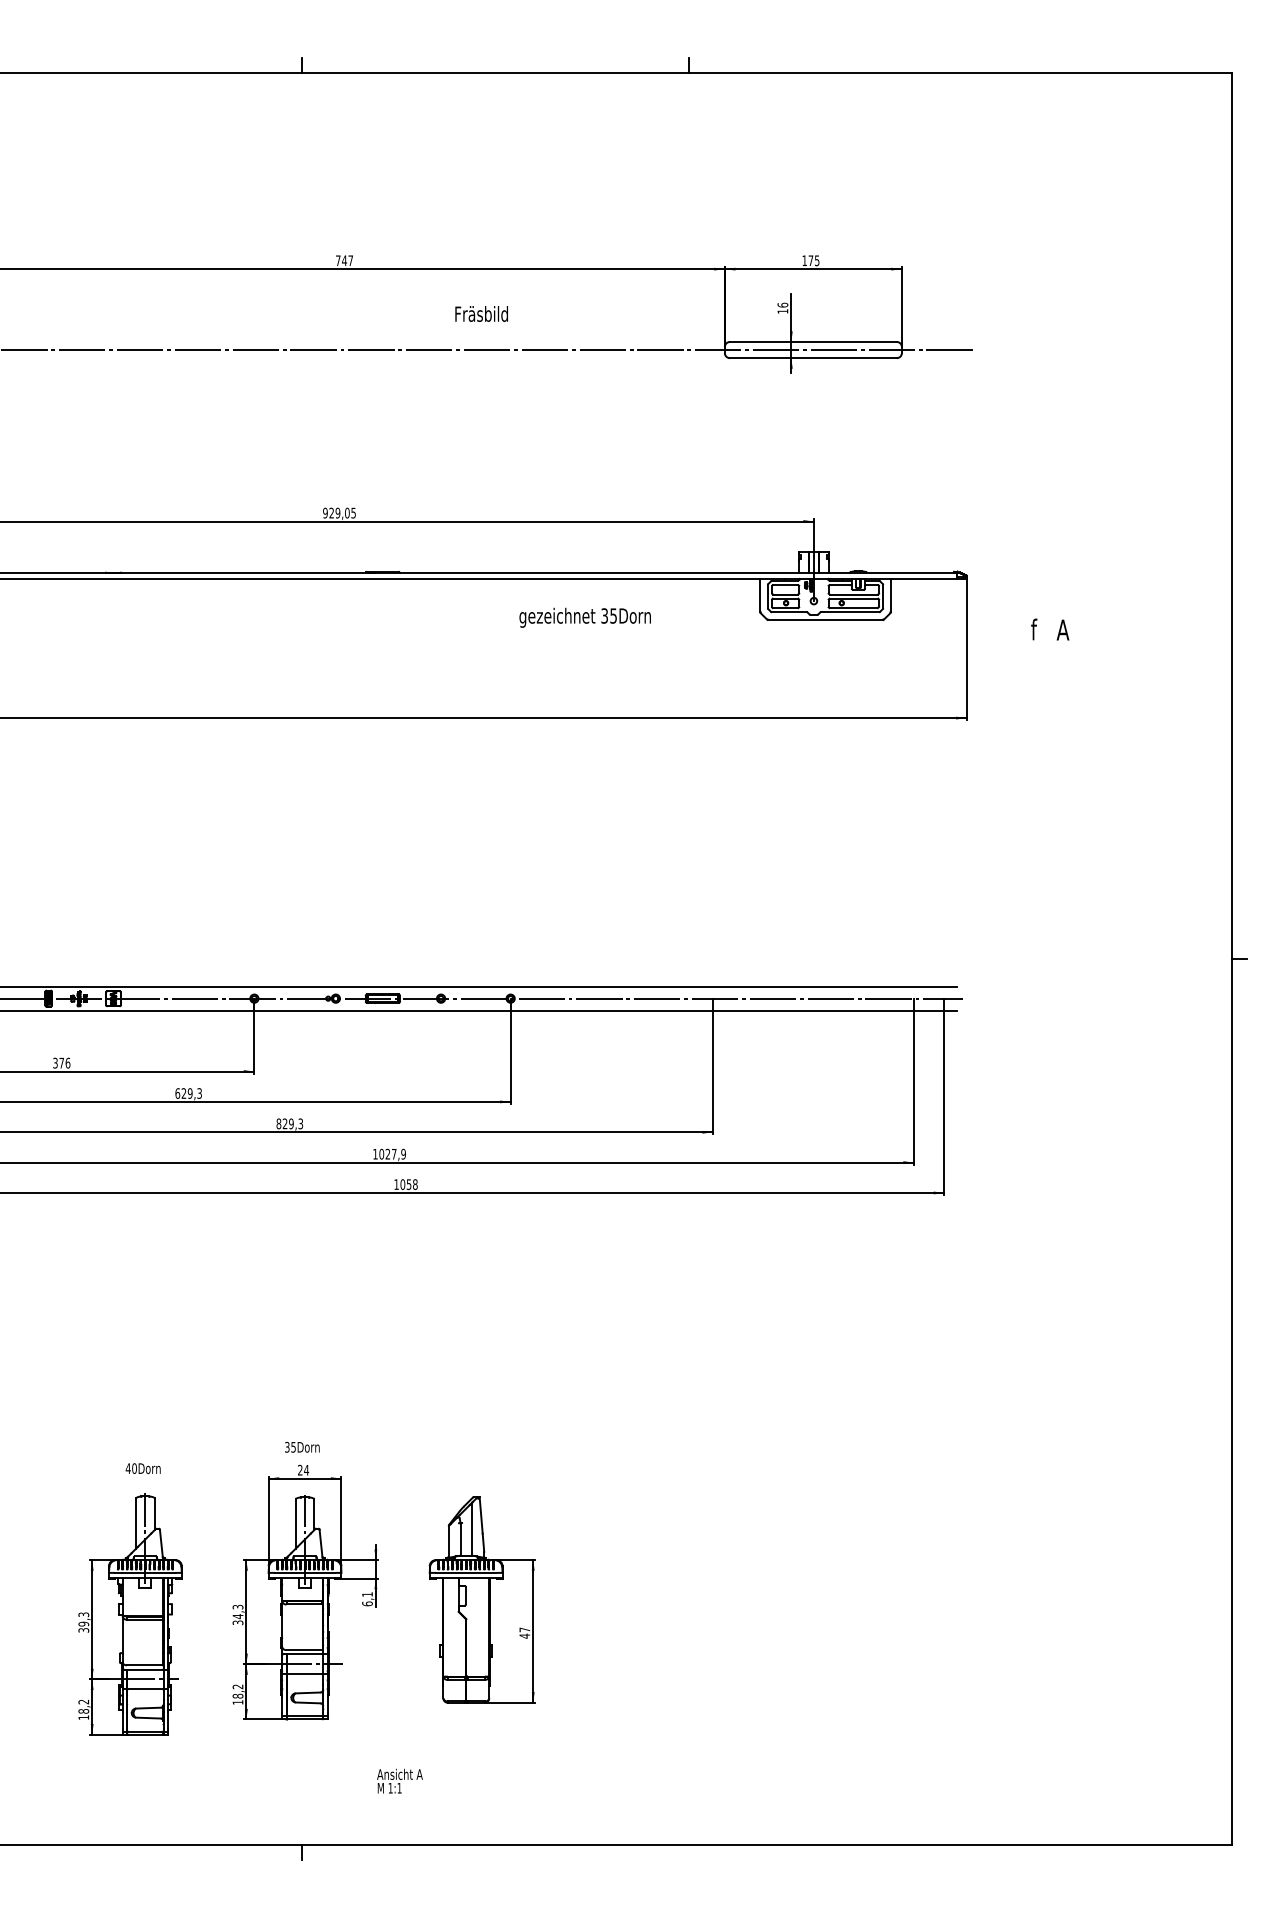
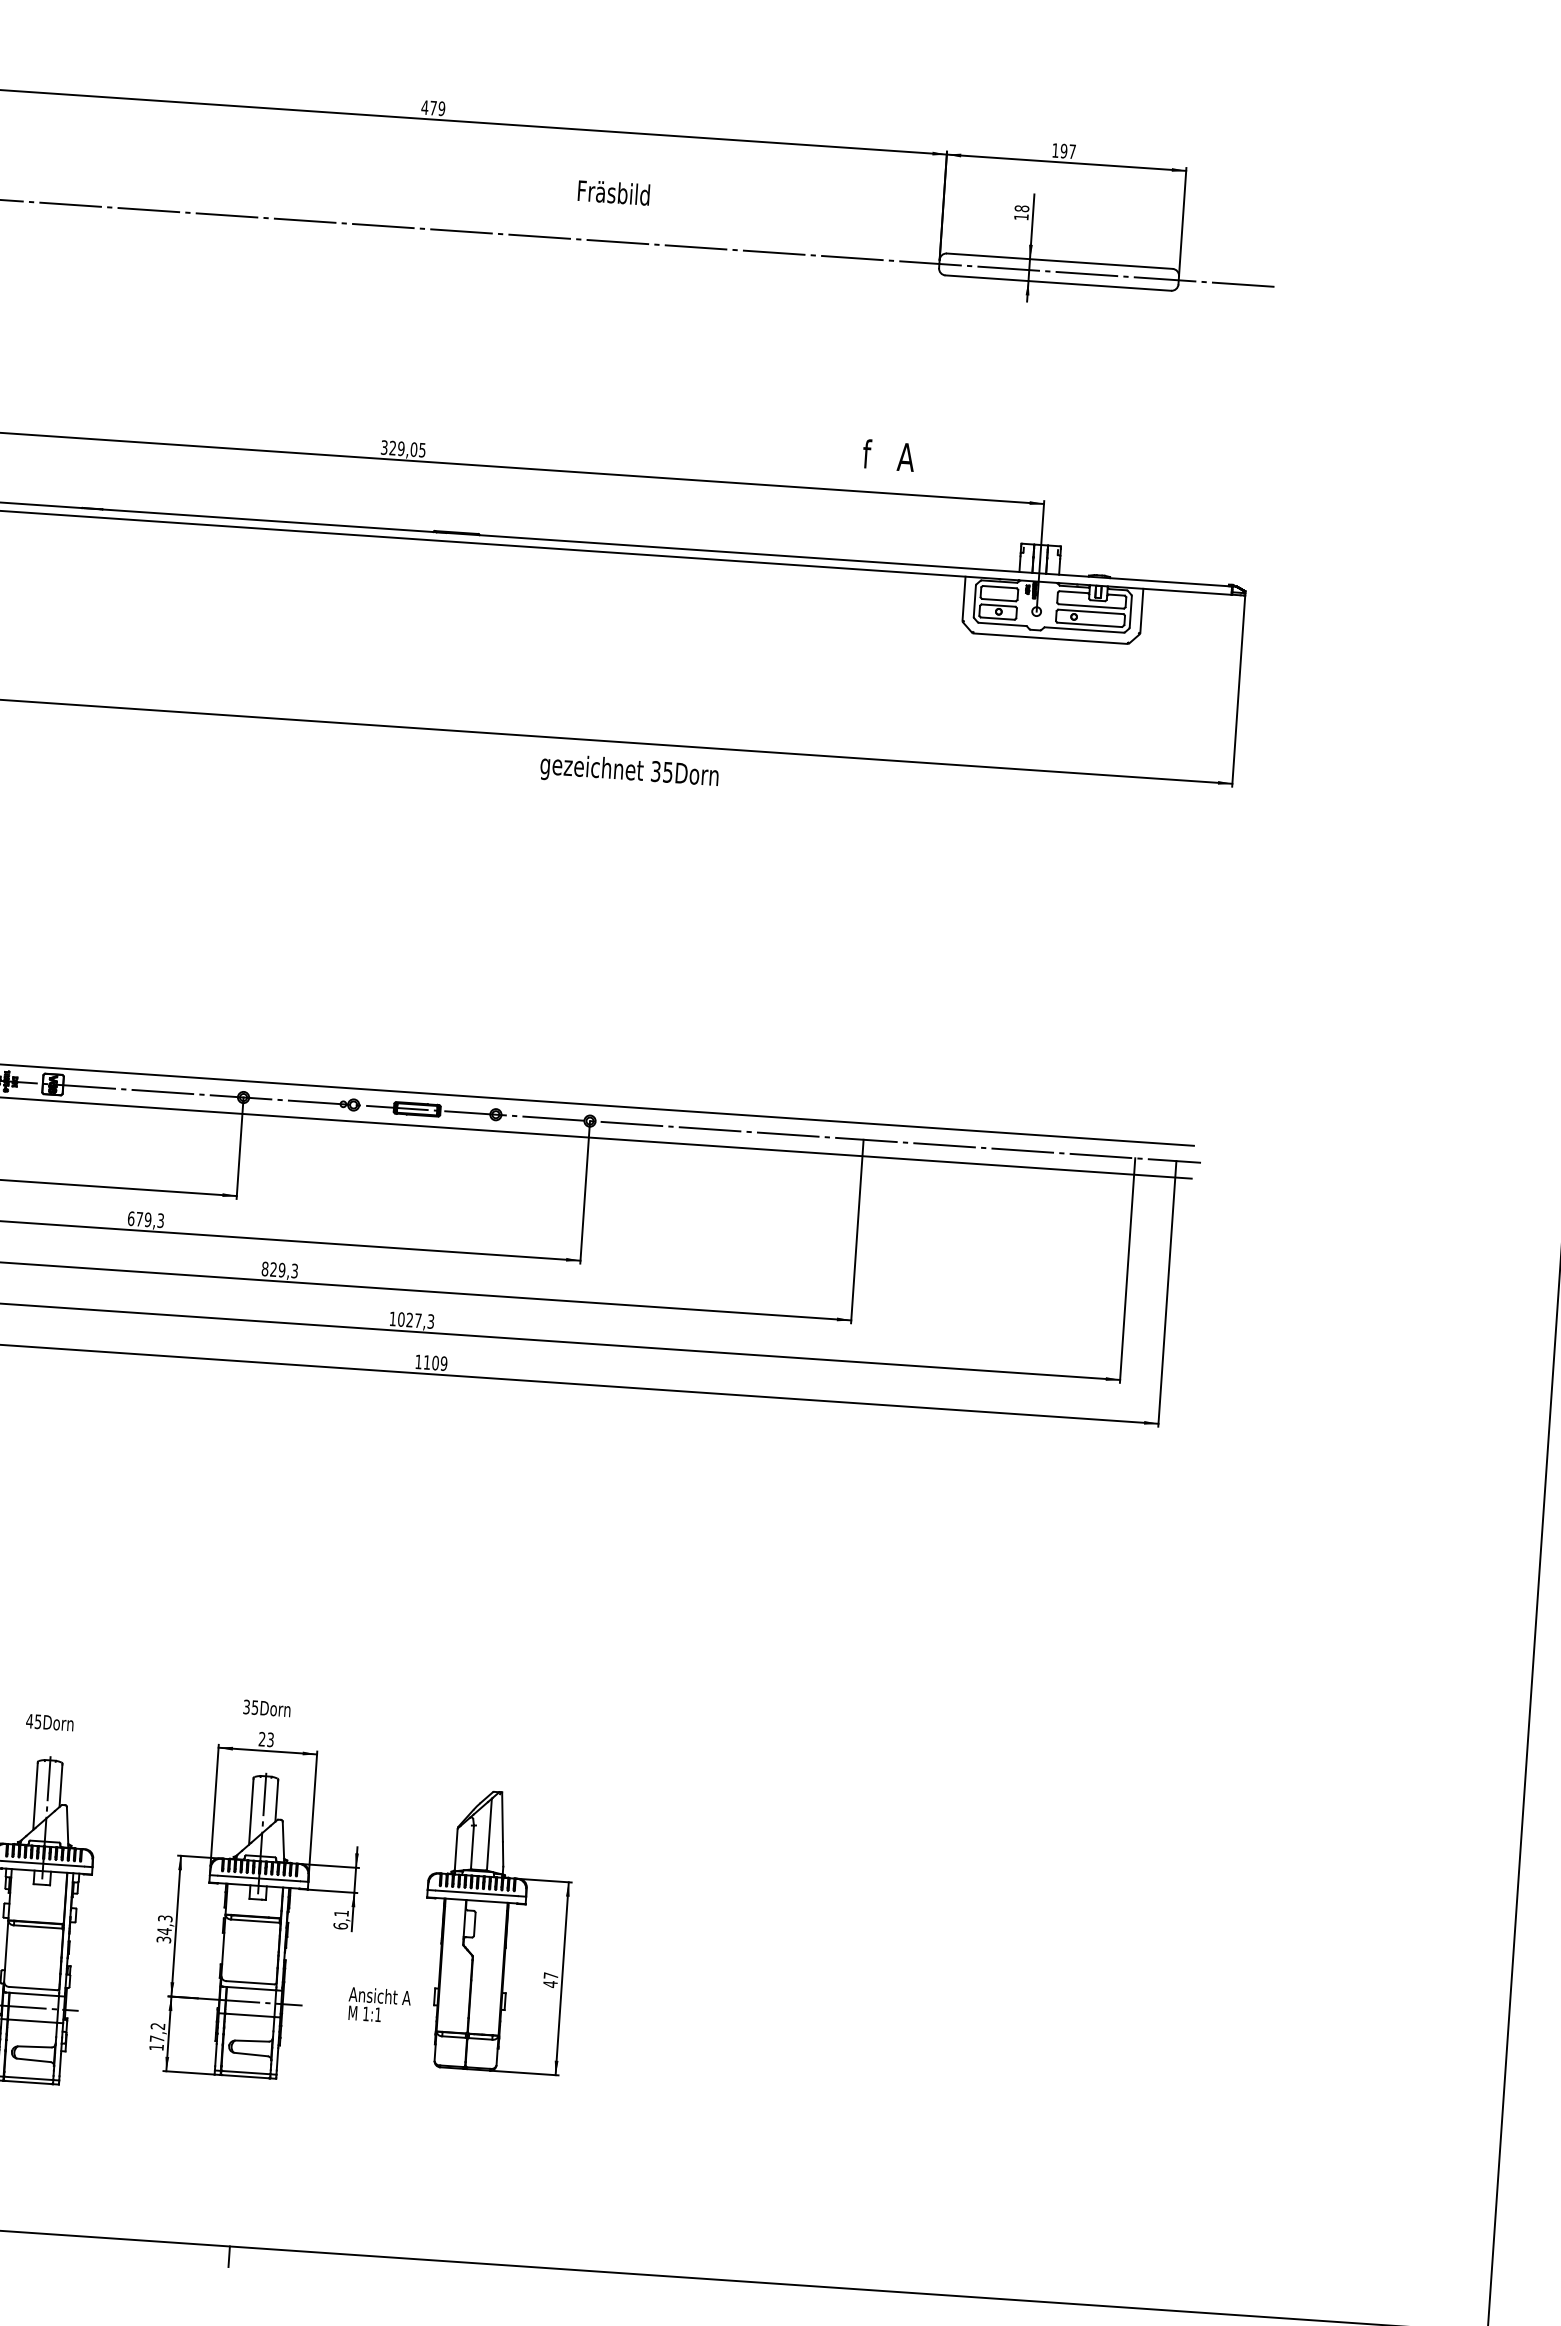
text: (344, 260) -> (433, 107), 747 -> 479
text: (813, 260) -> (1067, 151), 175 -> 197
text: (782, 304) -> (1021, 207), 16 -> 18
text: (325, 512) -> (384, 446), 929,05 -> 329,05
text: (584, 617) -> (628, 771), moved
part: (1058, 632) -> (899, 460), moved
text: (183, 1093) -> (138, 1219), 629,3 -> 679,3
text: (403, 1154) -> (430, 1321), 1027,9 -> 1027,3
text: (408, 1184) -> (434, 1362), 1058 -> 1109
text: (134, 1468) -> (38, 1721), 40Dorn -> 45Dorn
text: (306, 1469) -> (270, 1738), 24 -> 23
text: (237, 1695) -> (156, 2038), 18,2 -> 17,2
text: (399, 1780) -> (378, 2004), moved

